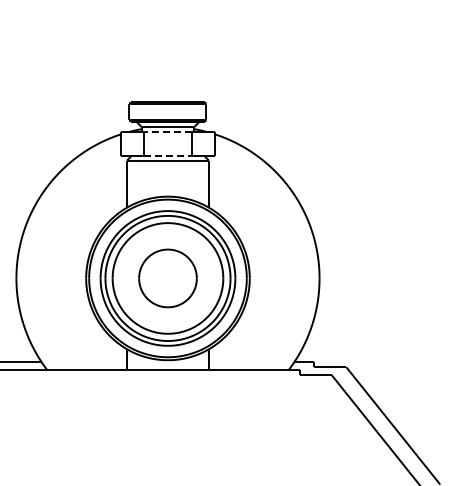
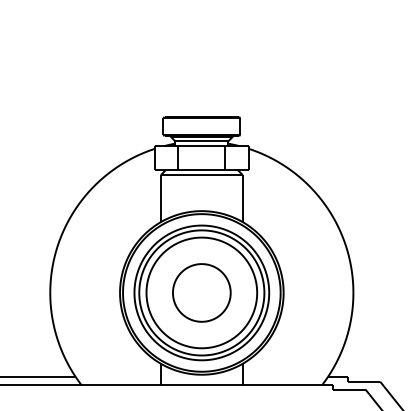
line: (167, 131) -> (201, 145), dashed -> solid
line: (167, 155) -> (201, 169), dashed -> solid

